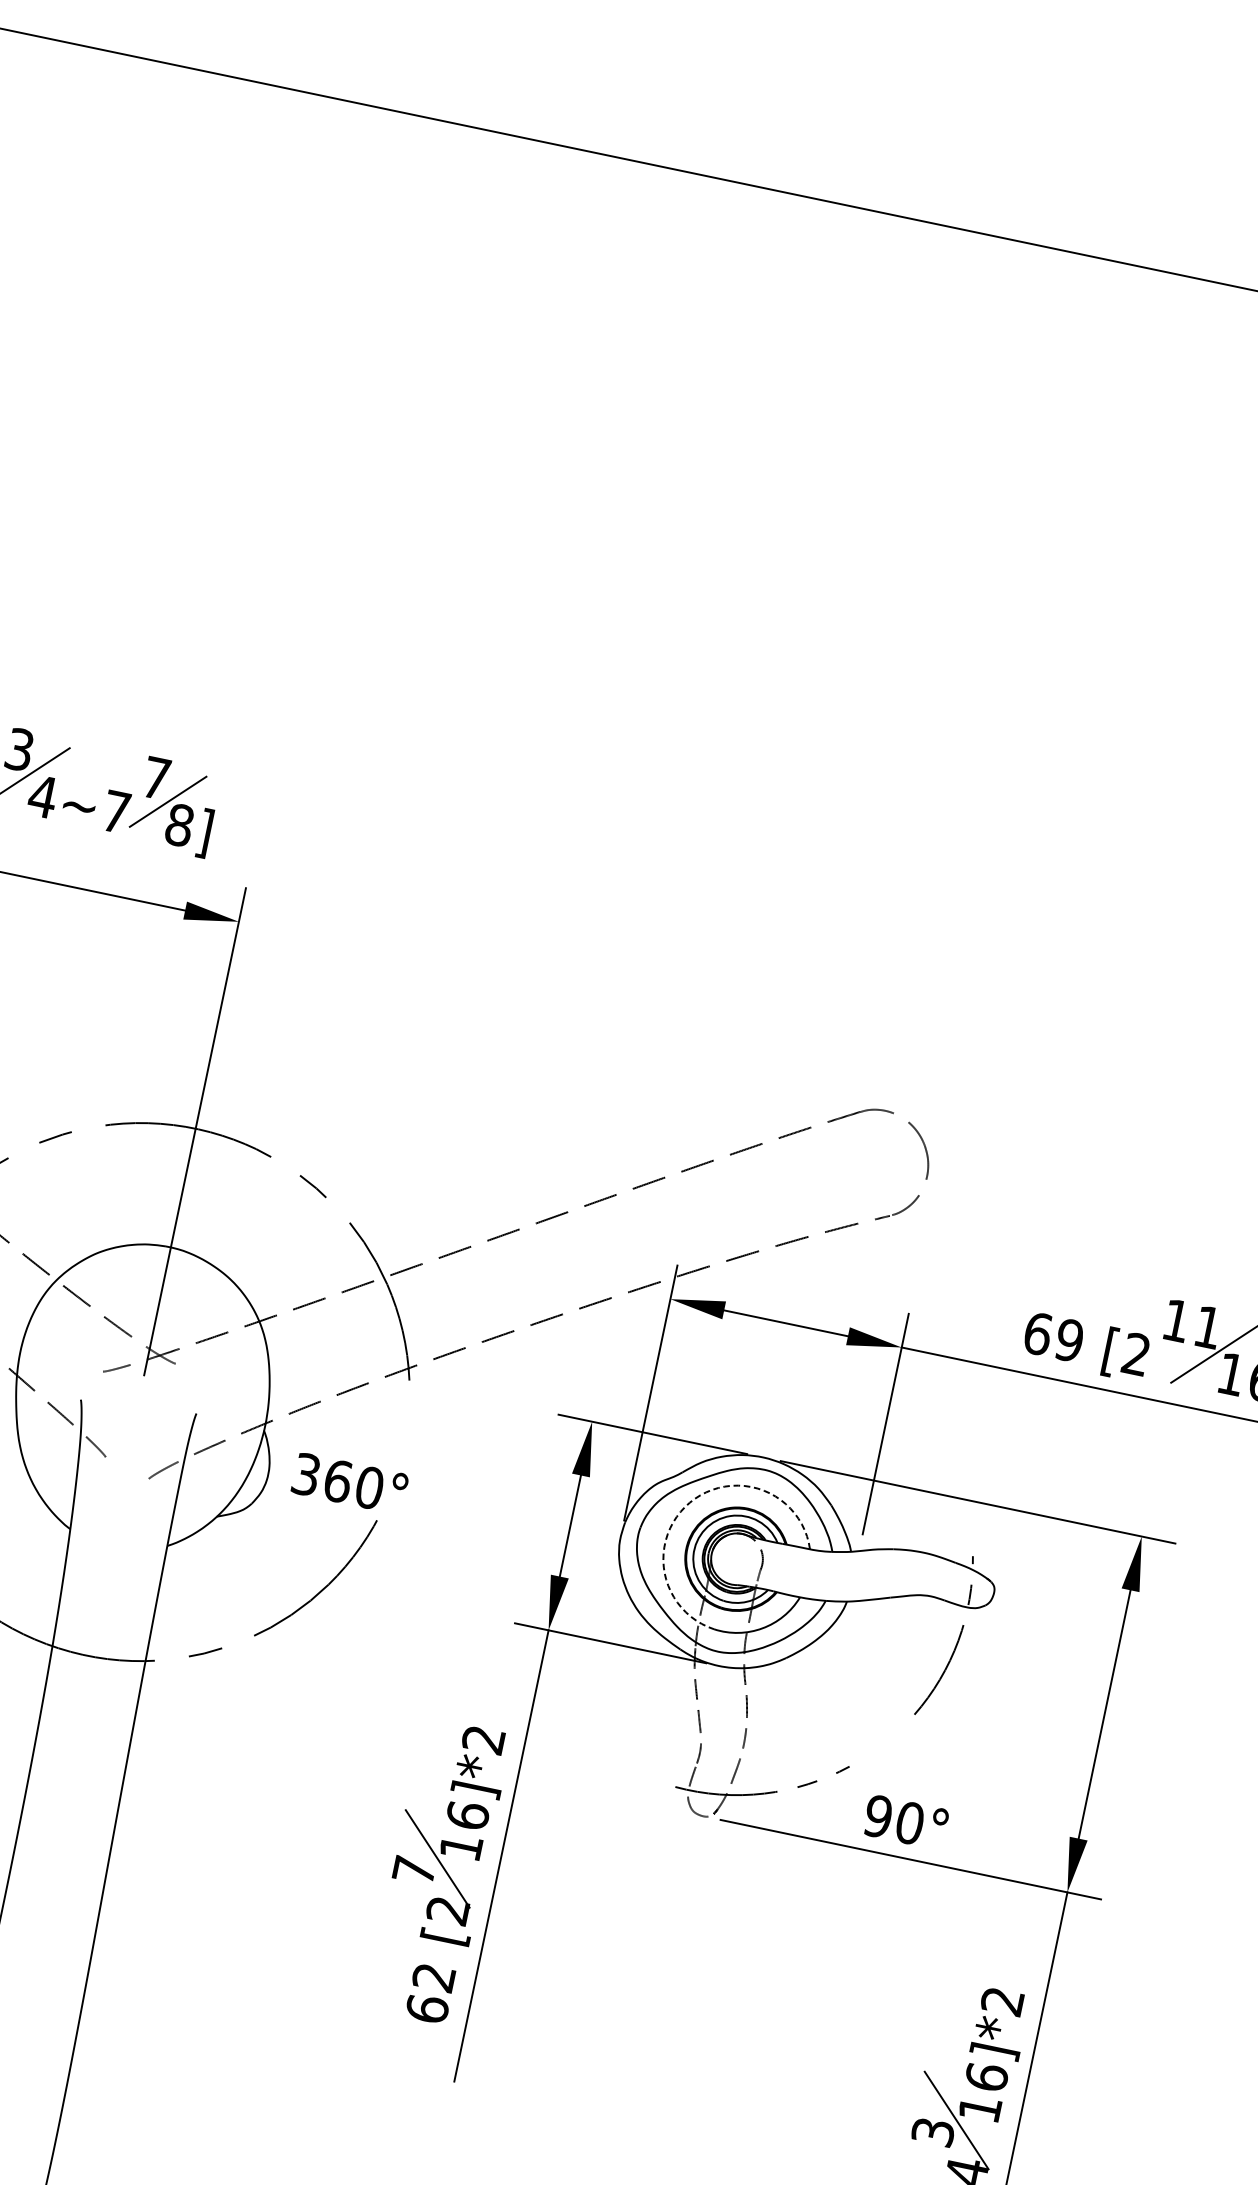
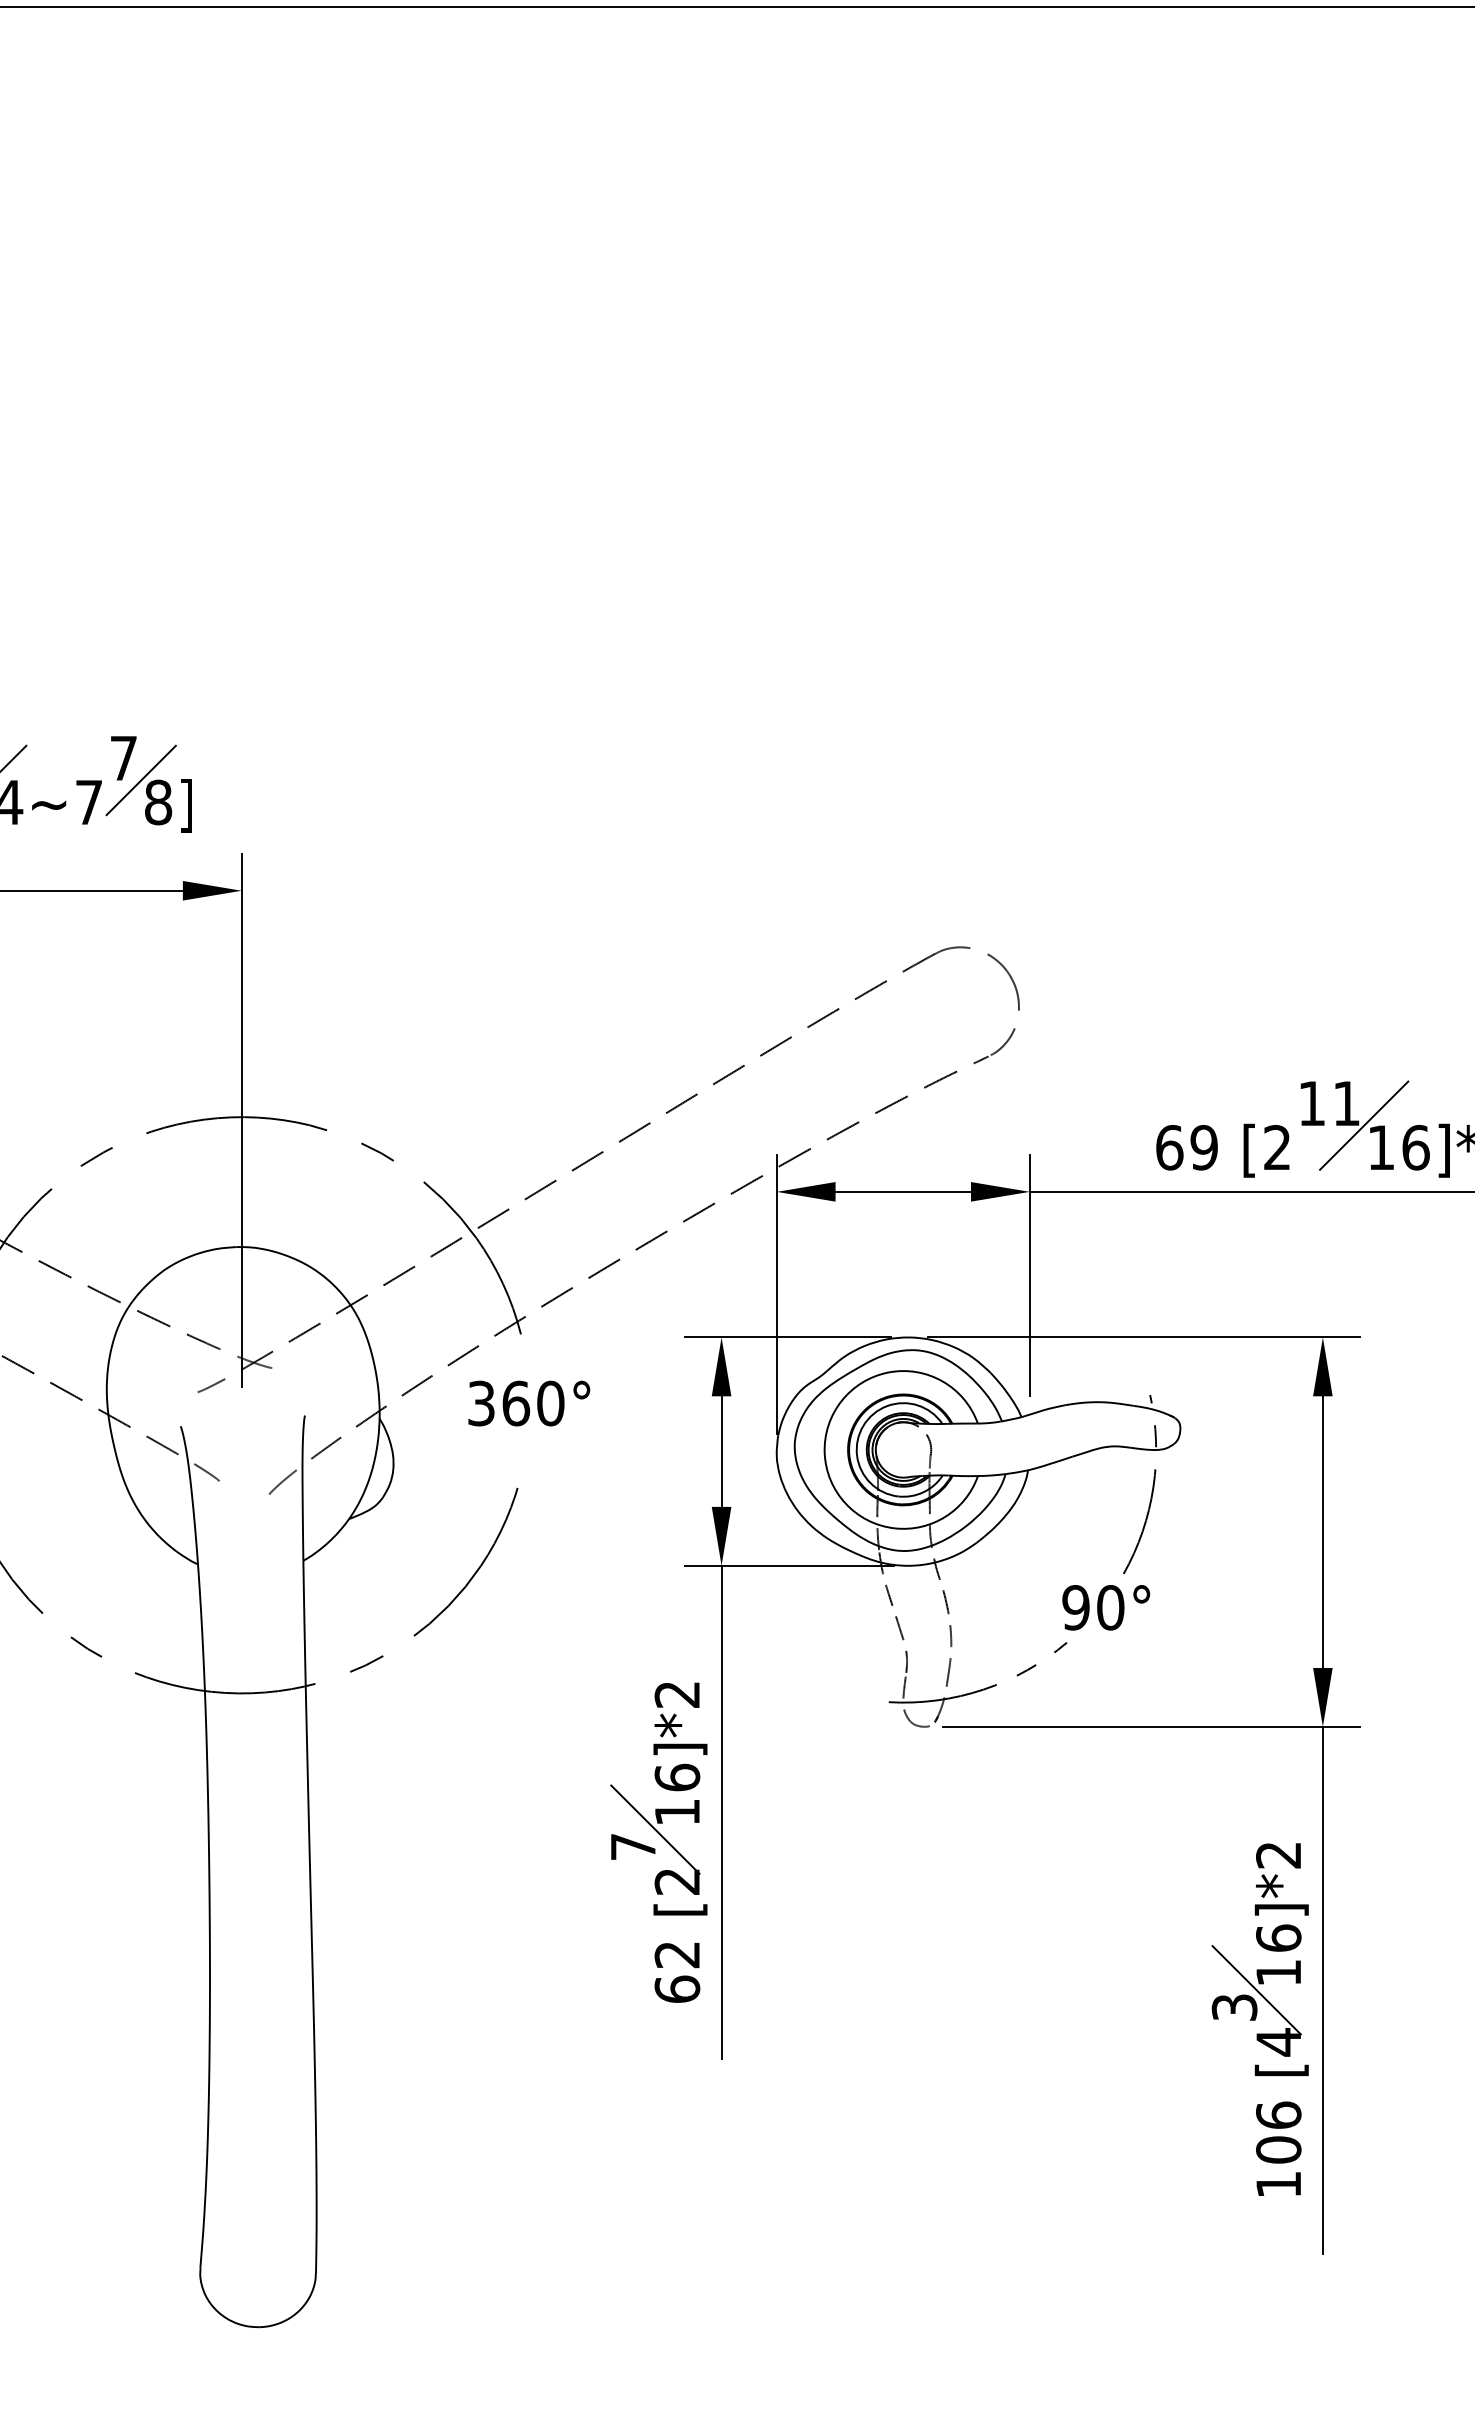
text: (350, 1483) -> (529, 1403), moved
arc: (689, 1502) -> (841, 1400), dashed -> solid
text: (906, 1822) -> (1106, 1607), moved

